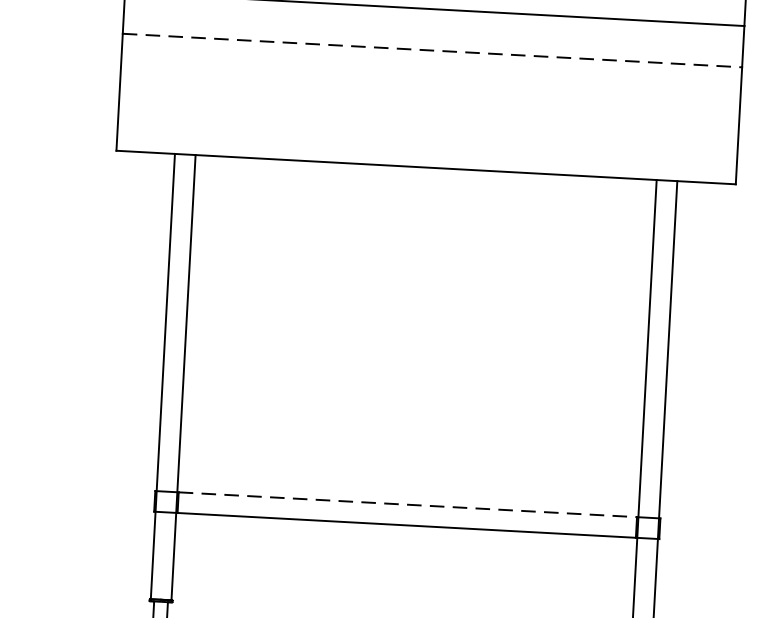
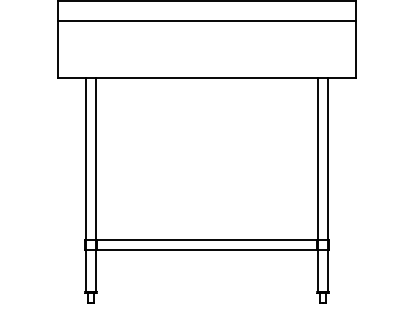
line: (433, 51) -> (207, 21), dashed -> solid
line: (408, 503) -> (207, 239), dashed -> solid

